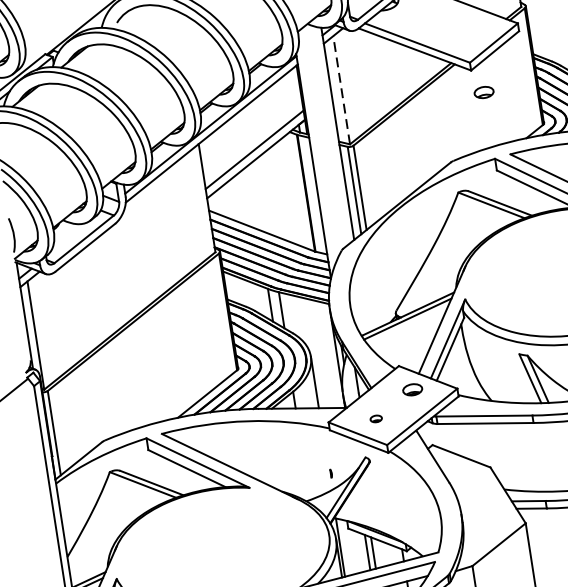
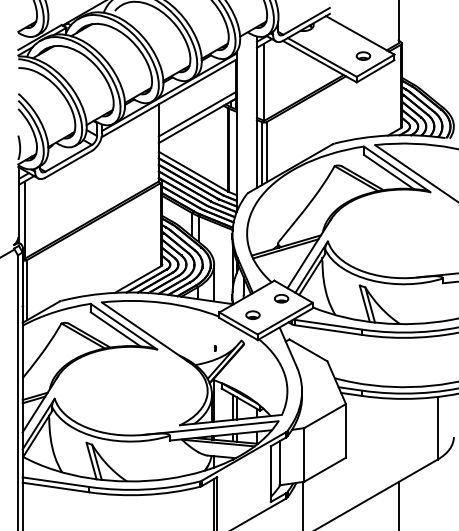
line: (341, 90) -> (264, 82), dashed -> solid
part: (484, 91) -> (363, 55), moved
part: (375, 418) -> (252, 314), size x1.67

